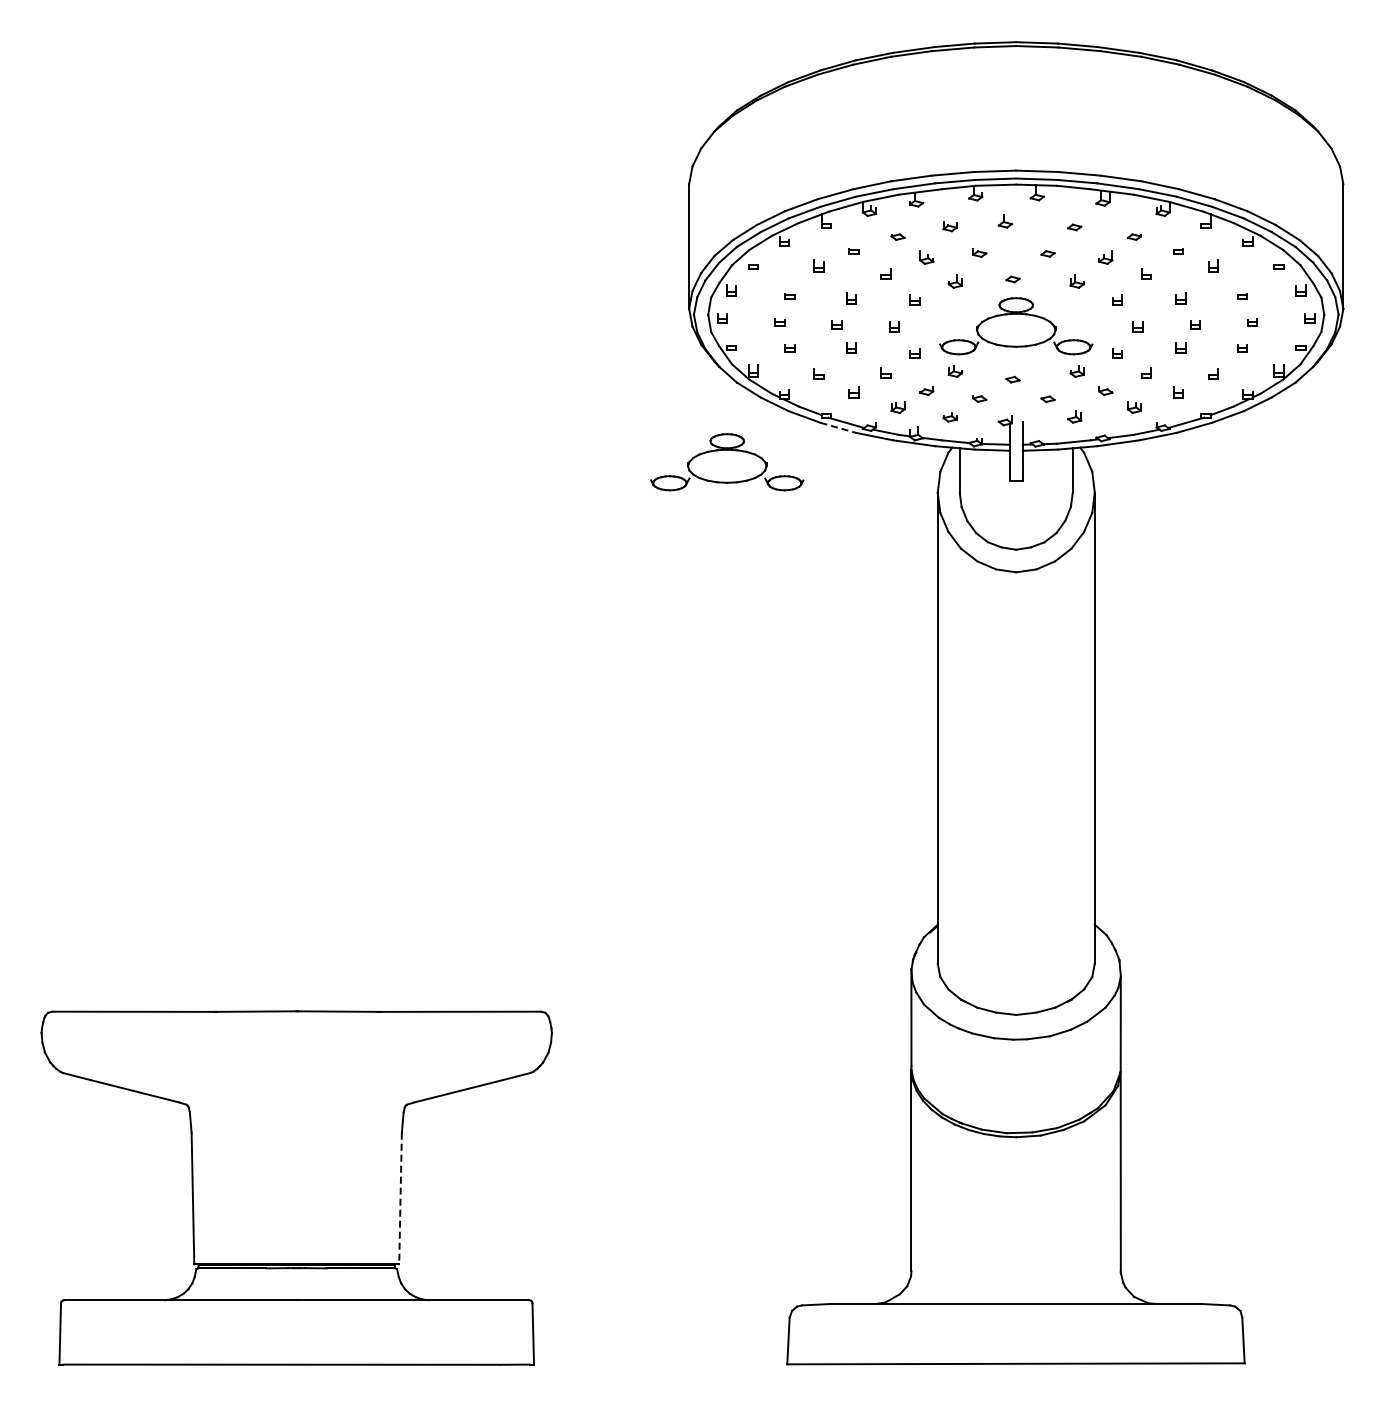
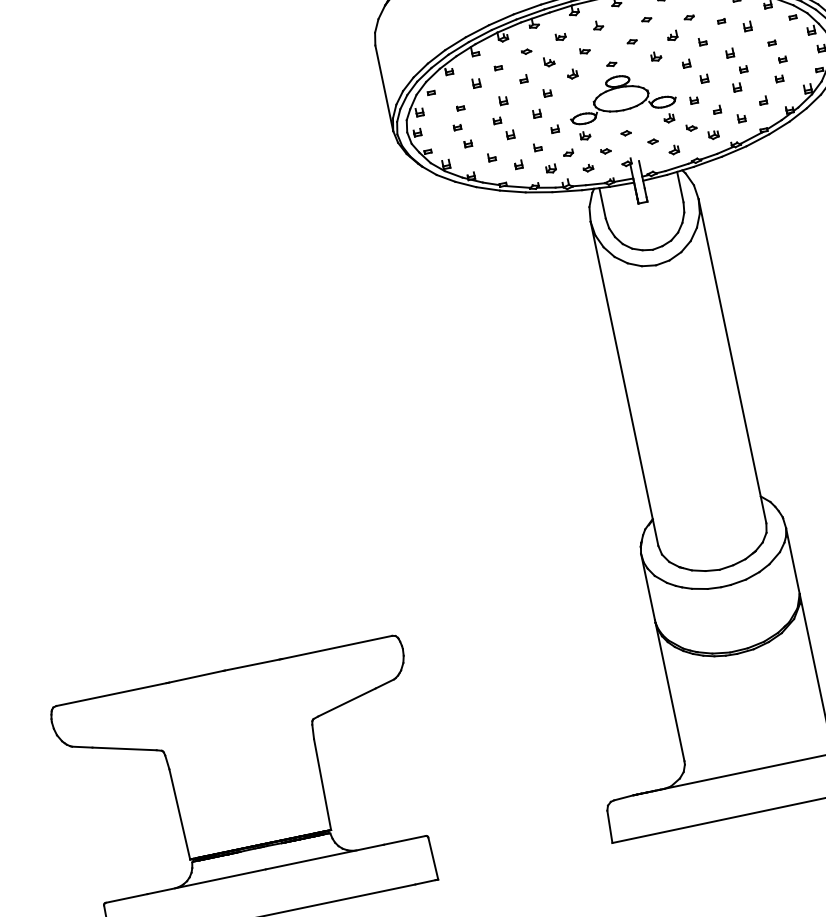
line: (838, 427) -> (513, 191), dashed -> solid
part: (727, 462) -> (441, 231), removed
line: (400, 1198) -> (322, 784), dashed -> solid

